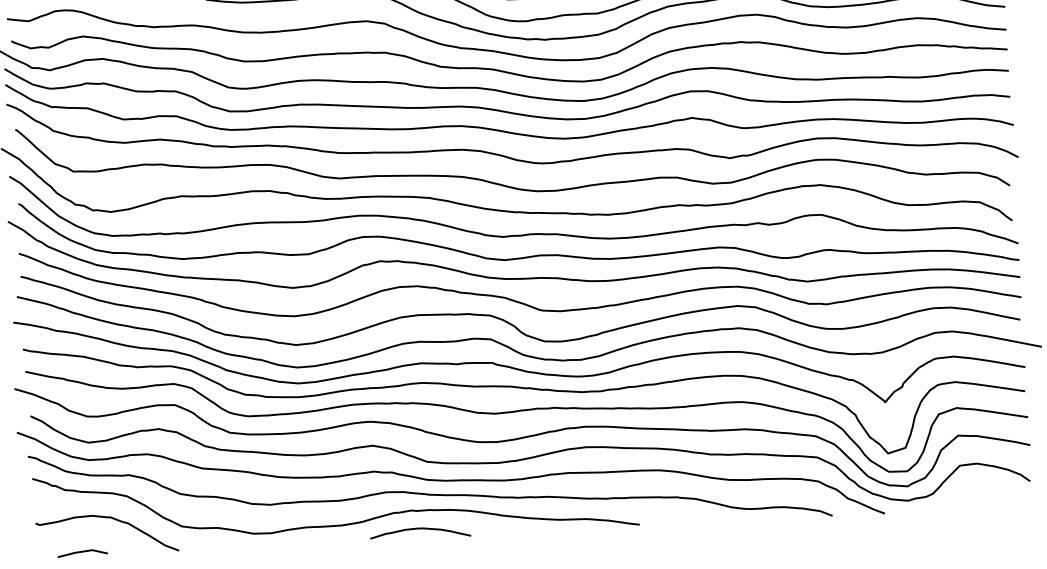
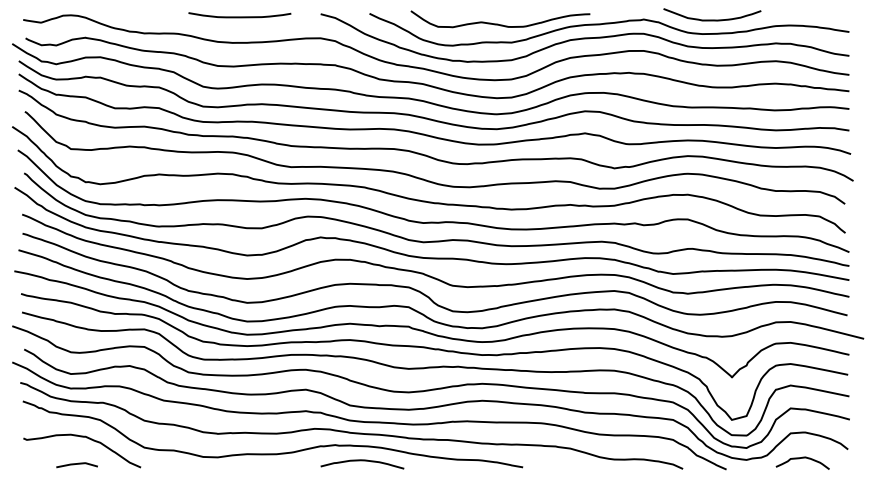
curve: (975, 495) -> (802, 458), added
curve: (420, 529) -> (362, 461), moved
line: (81, 552) -> (76, 464), moved

